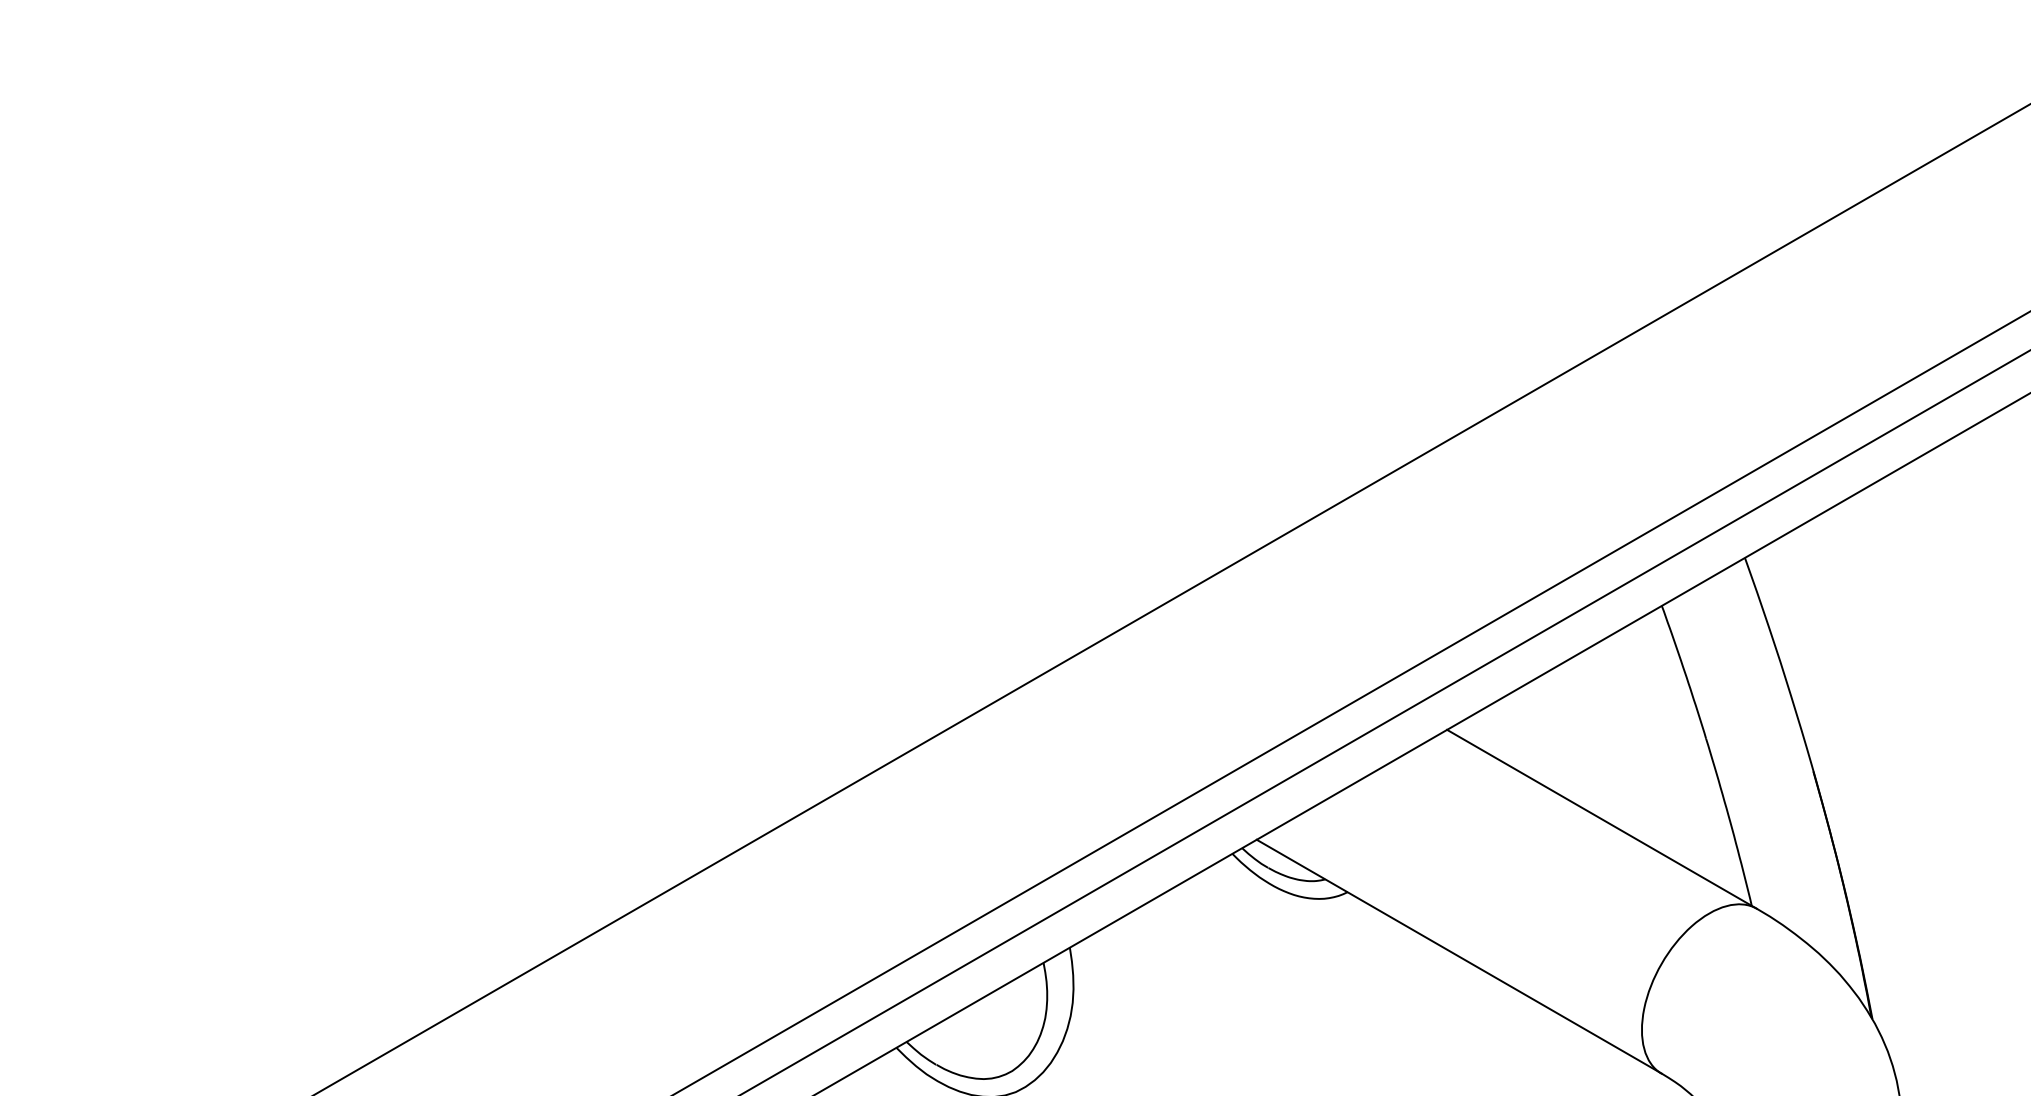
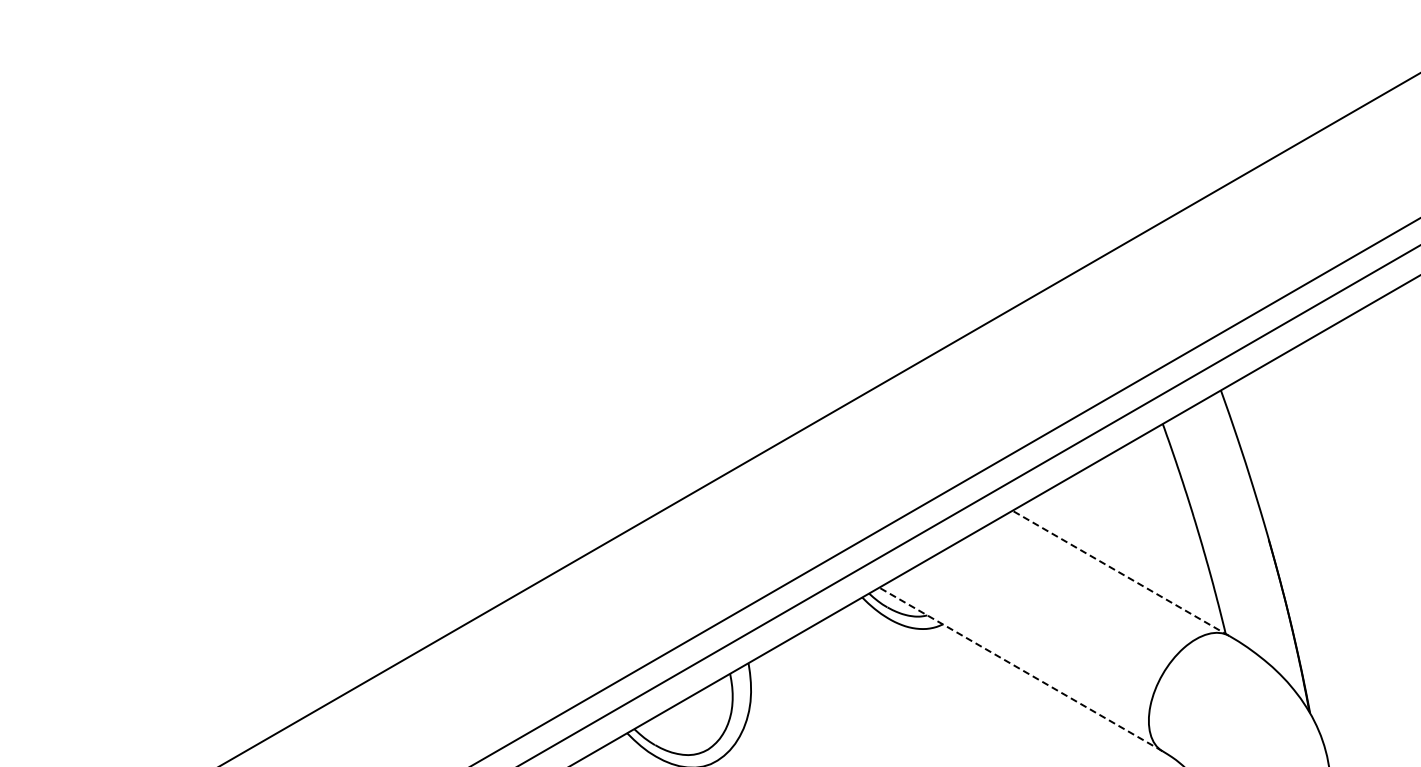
line: (1601, 819) -> (1120, 573), solid -> dashed
line: (1458, 956) -> (1020, 669), solid -> dashed

